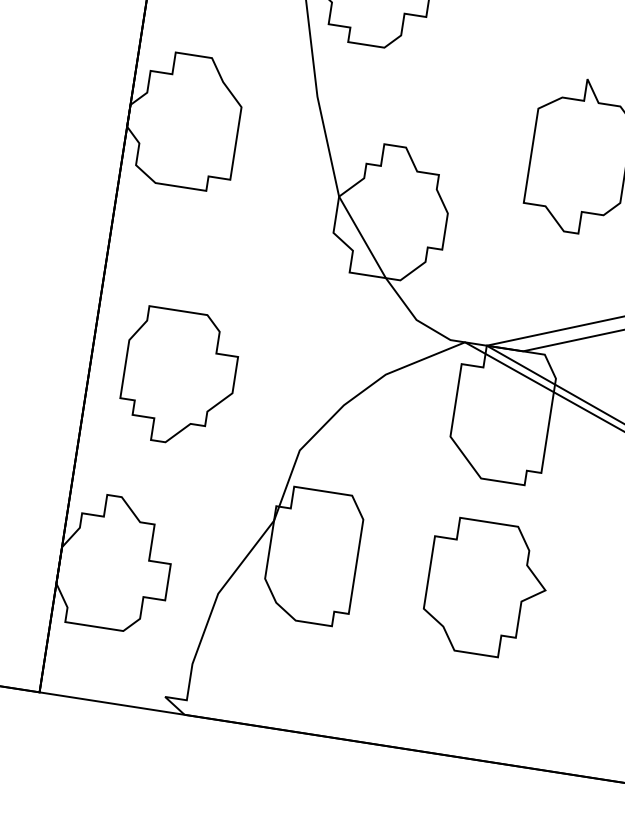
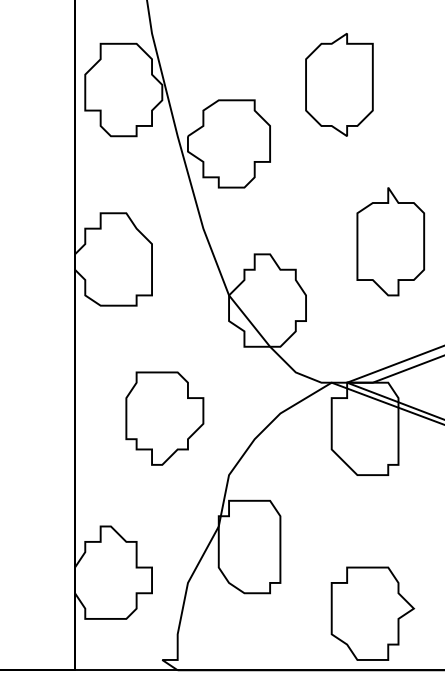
part: (178, 377) -> (164, 418), moved
part: (485, 588) -> (372, 613), moved

